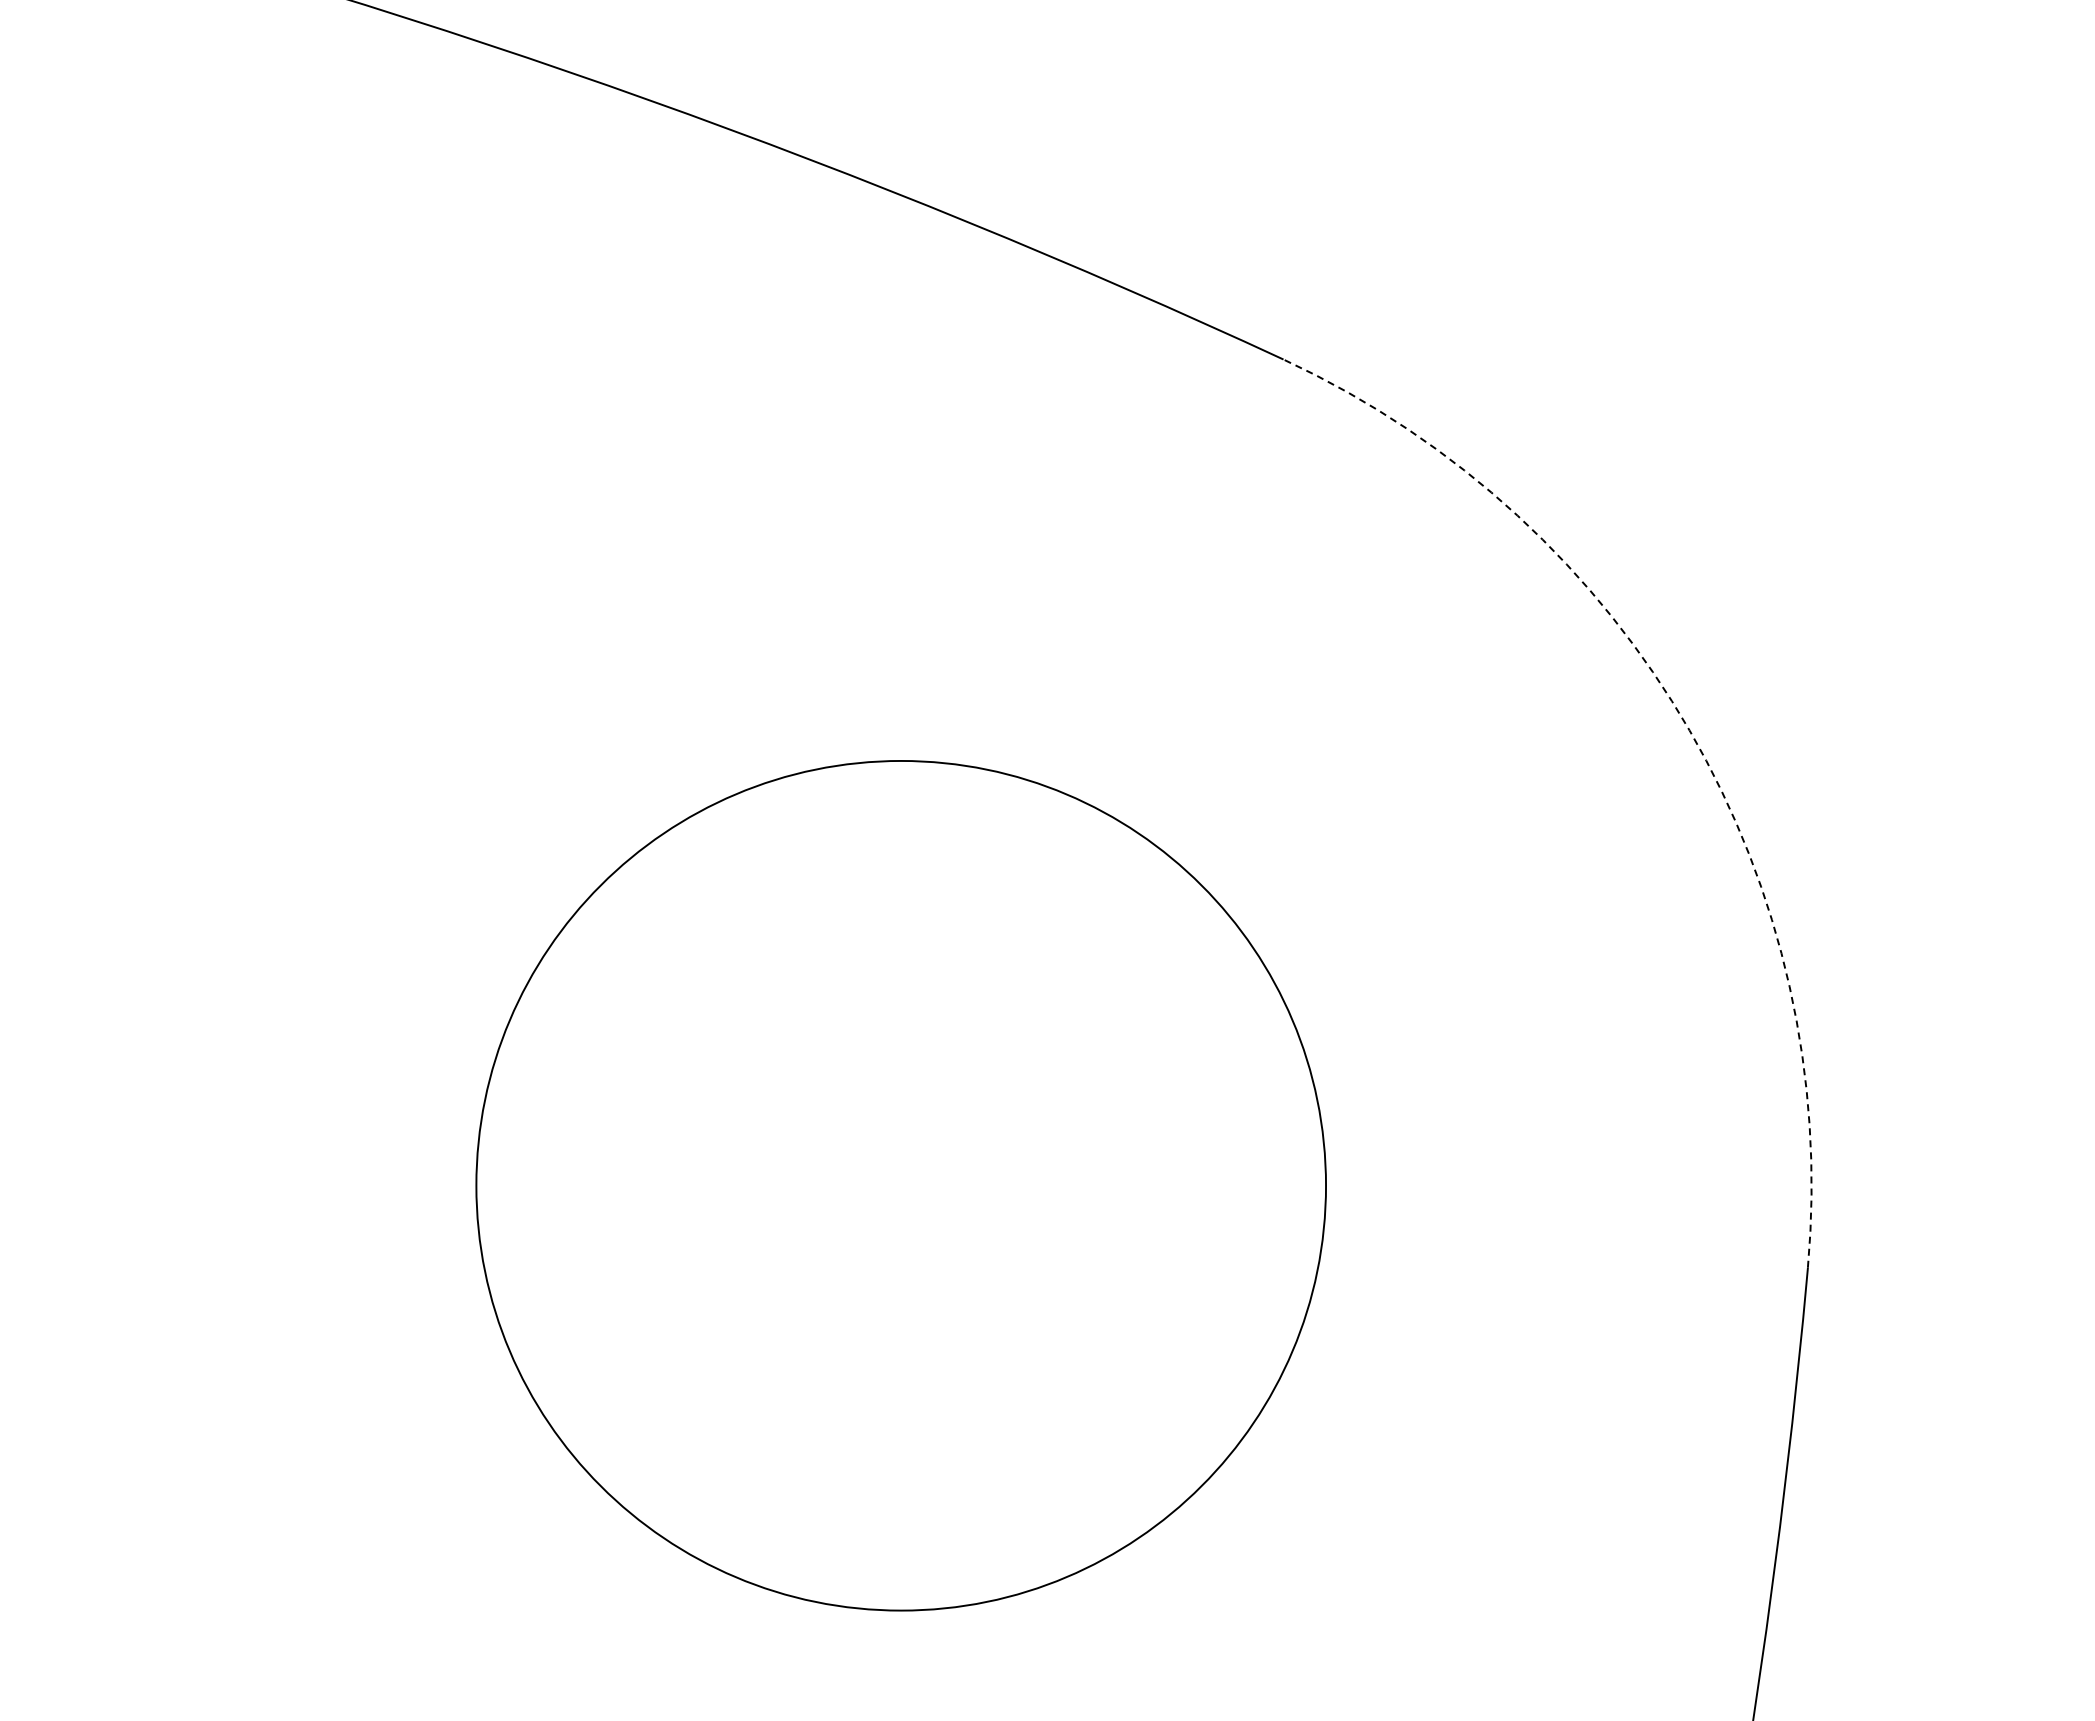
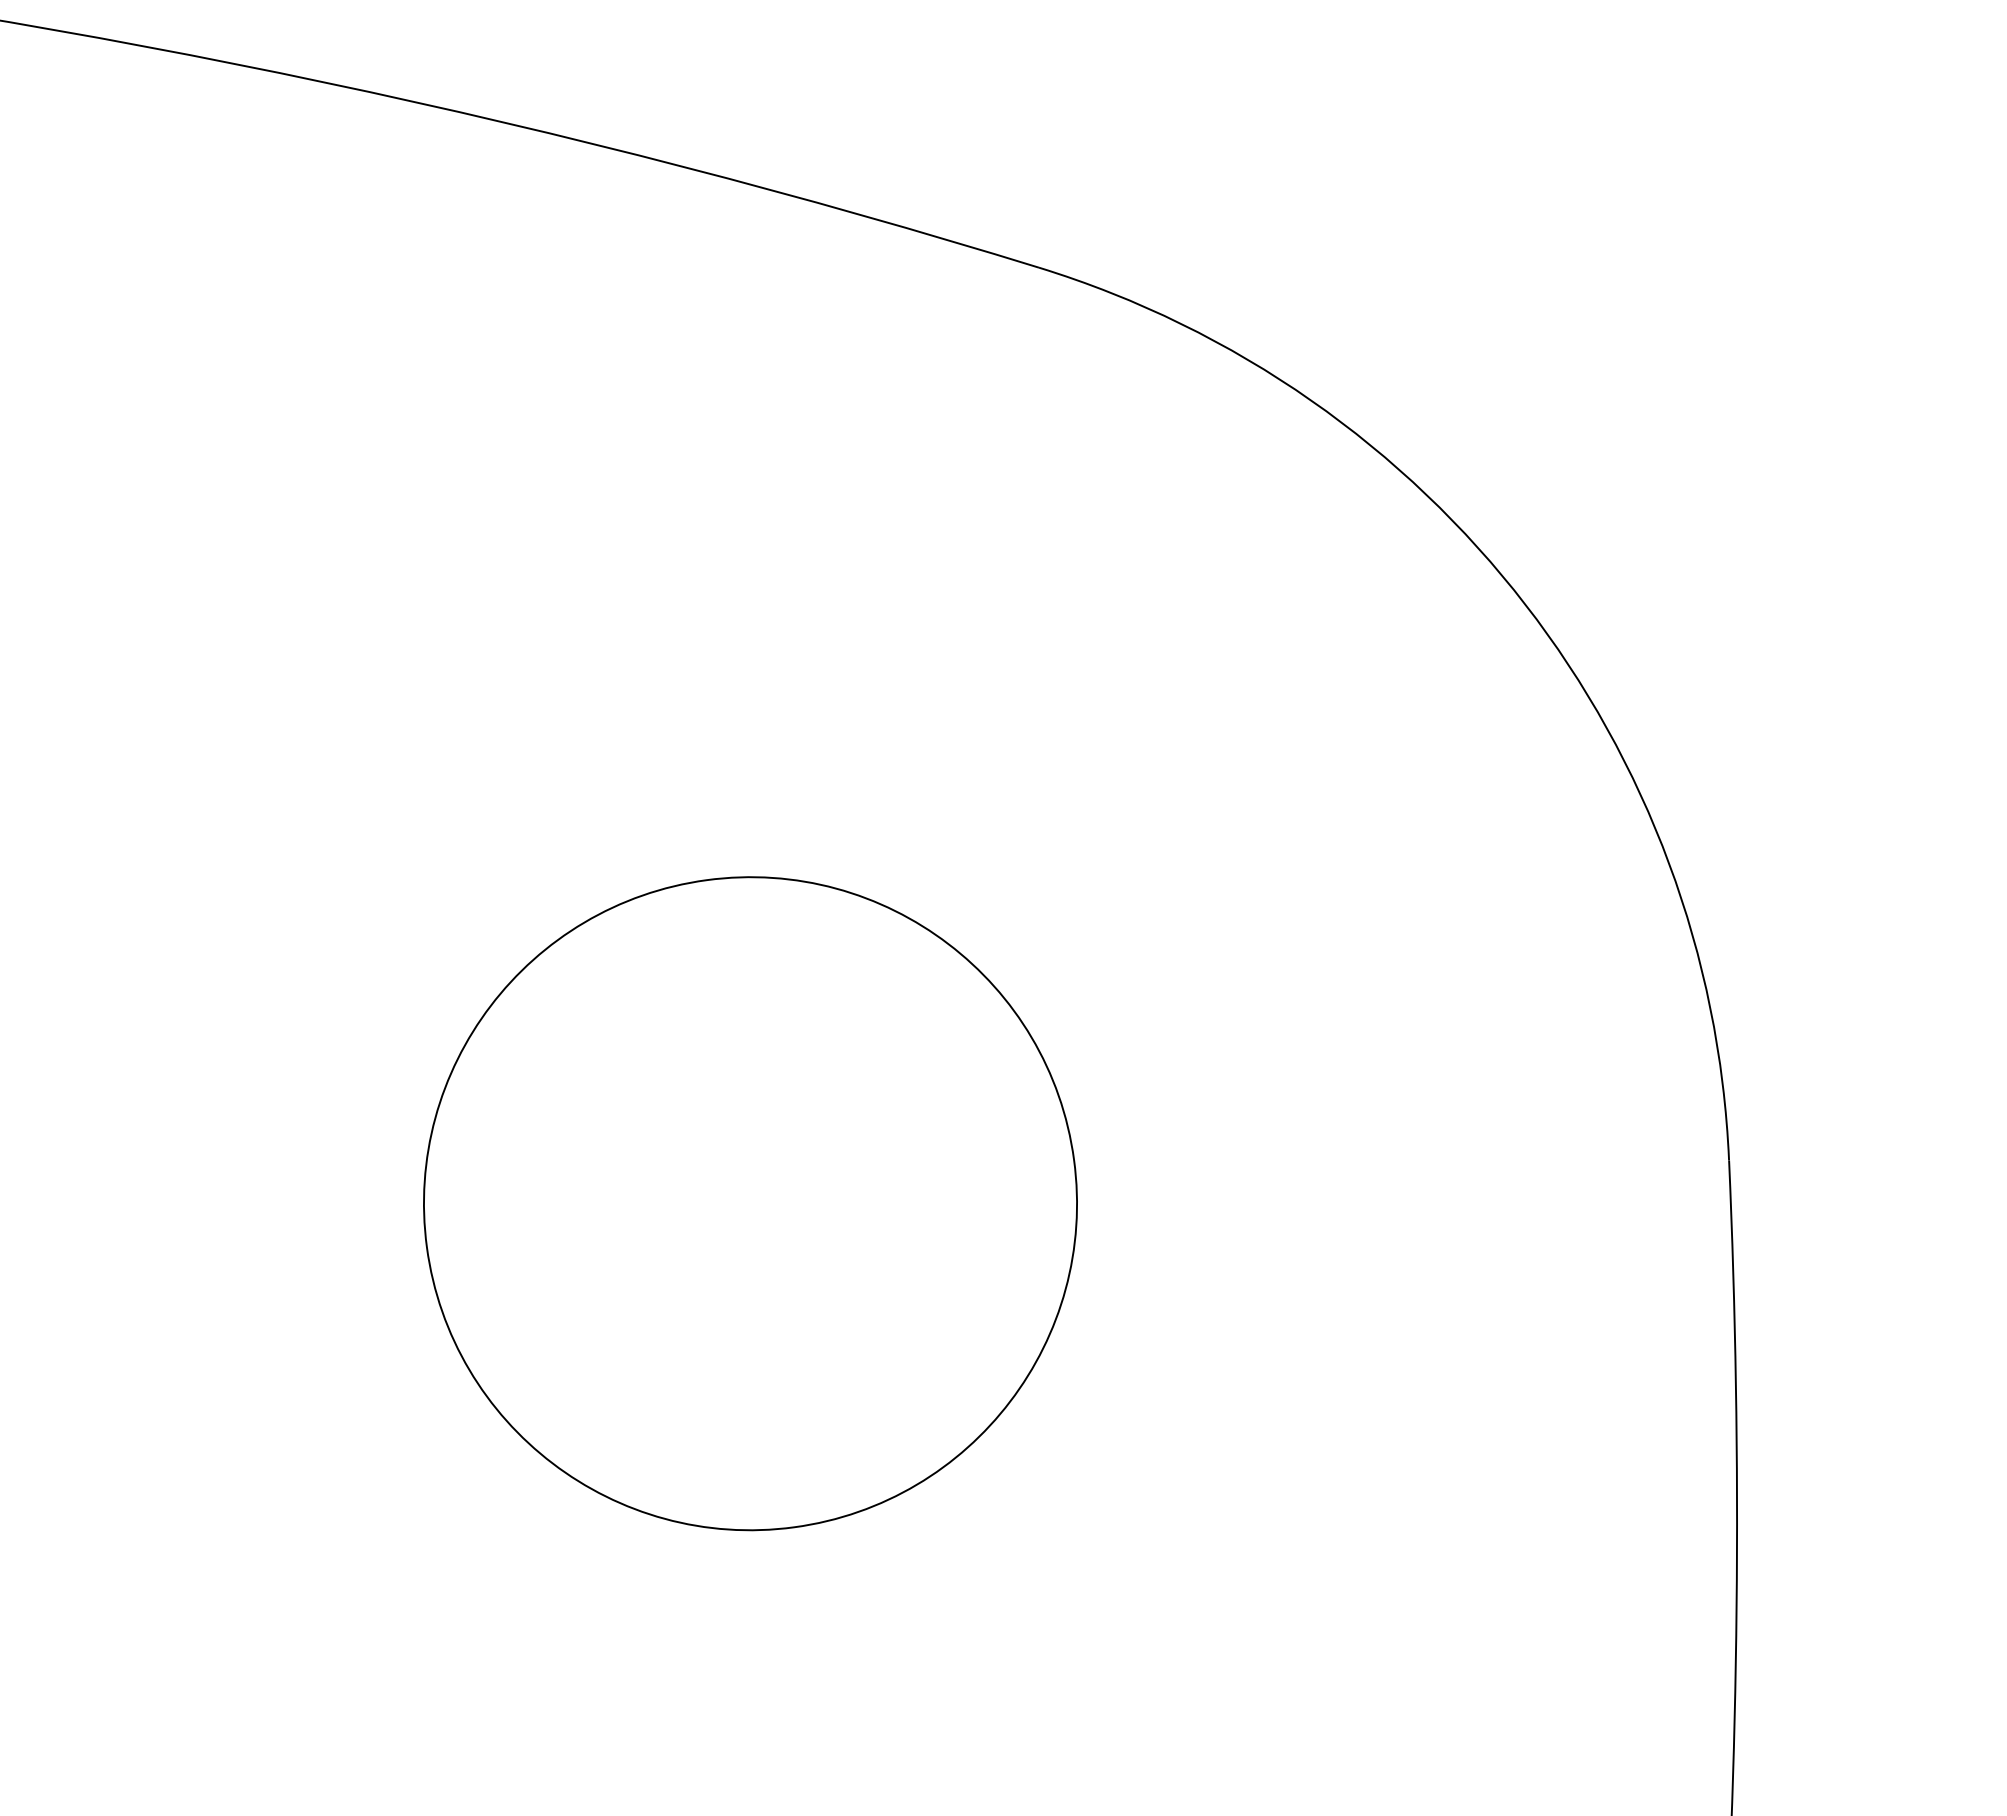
arc: (1689, 730) -> (1525, 604), dashed -> solid
circle: (901, 1185) -> (750, 1203), size x0.71

